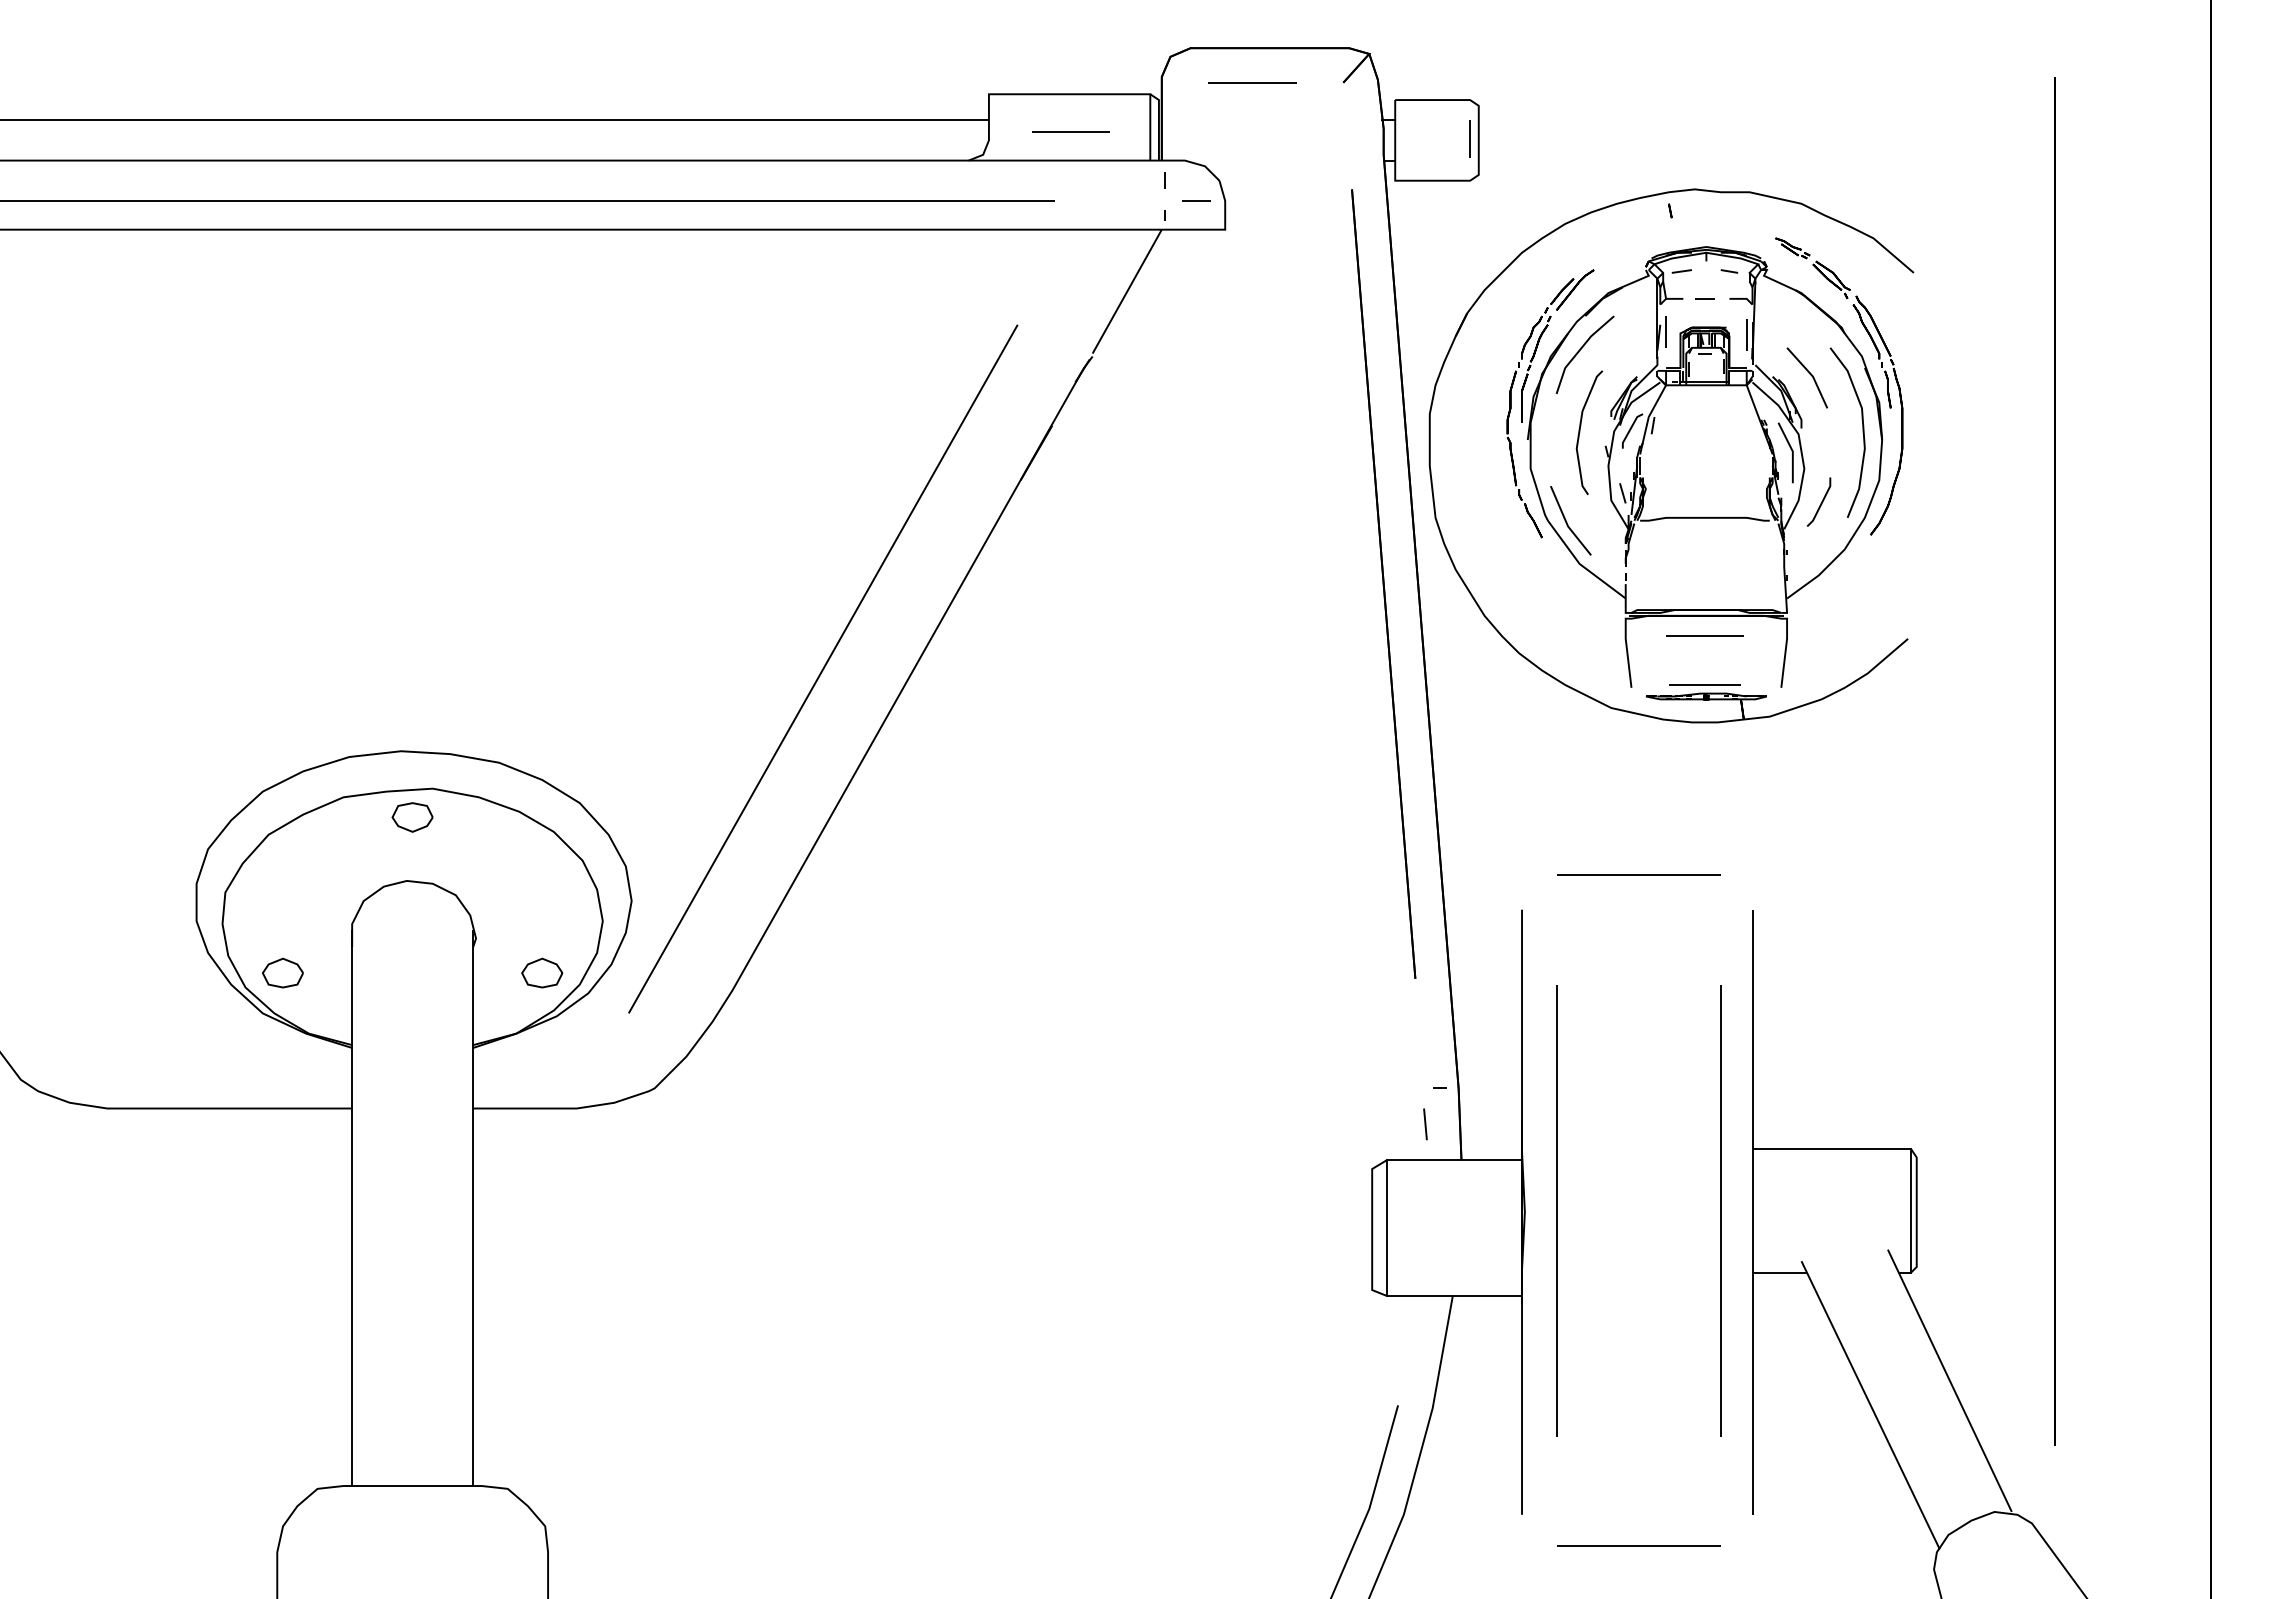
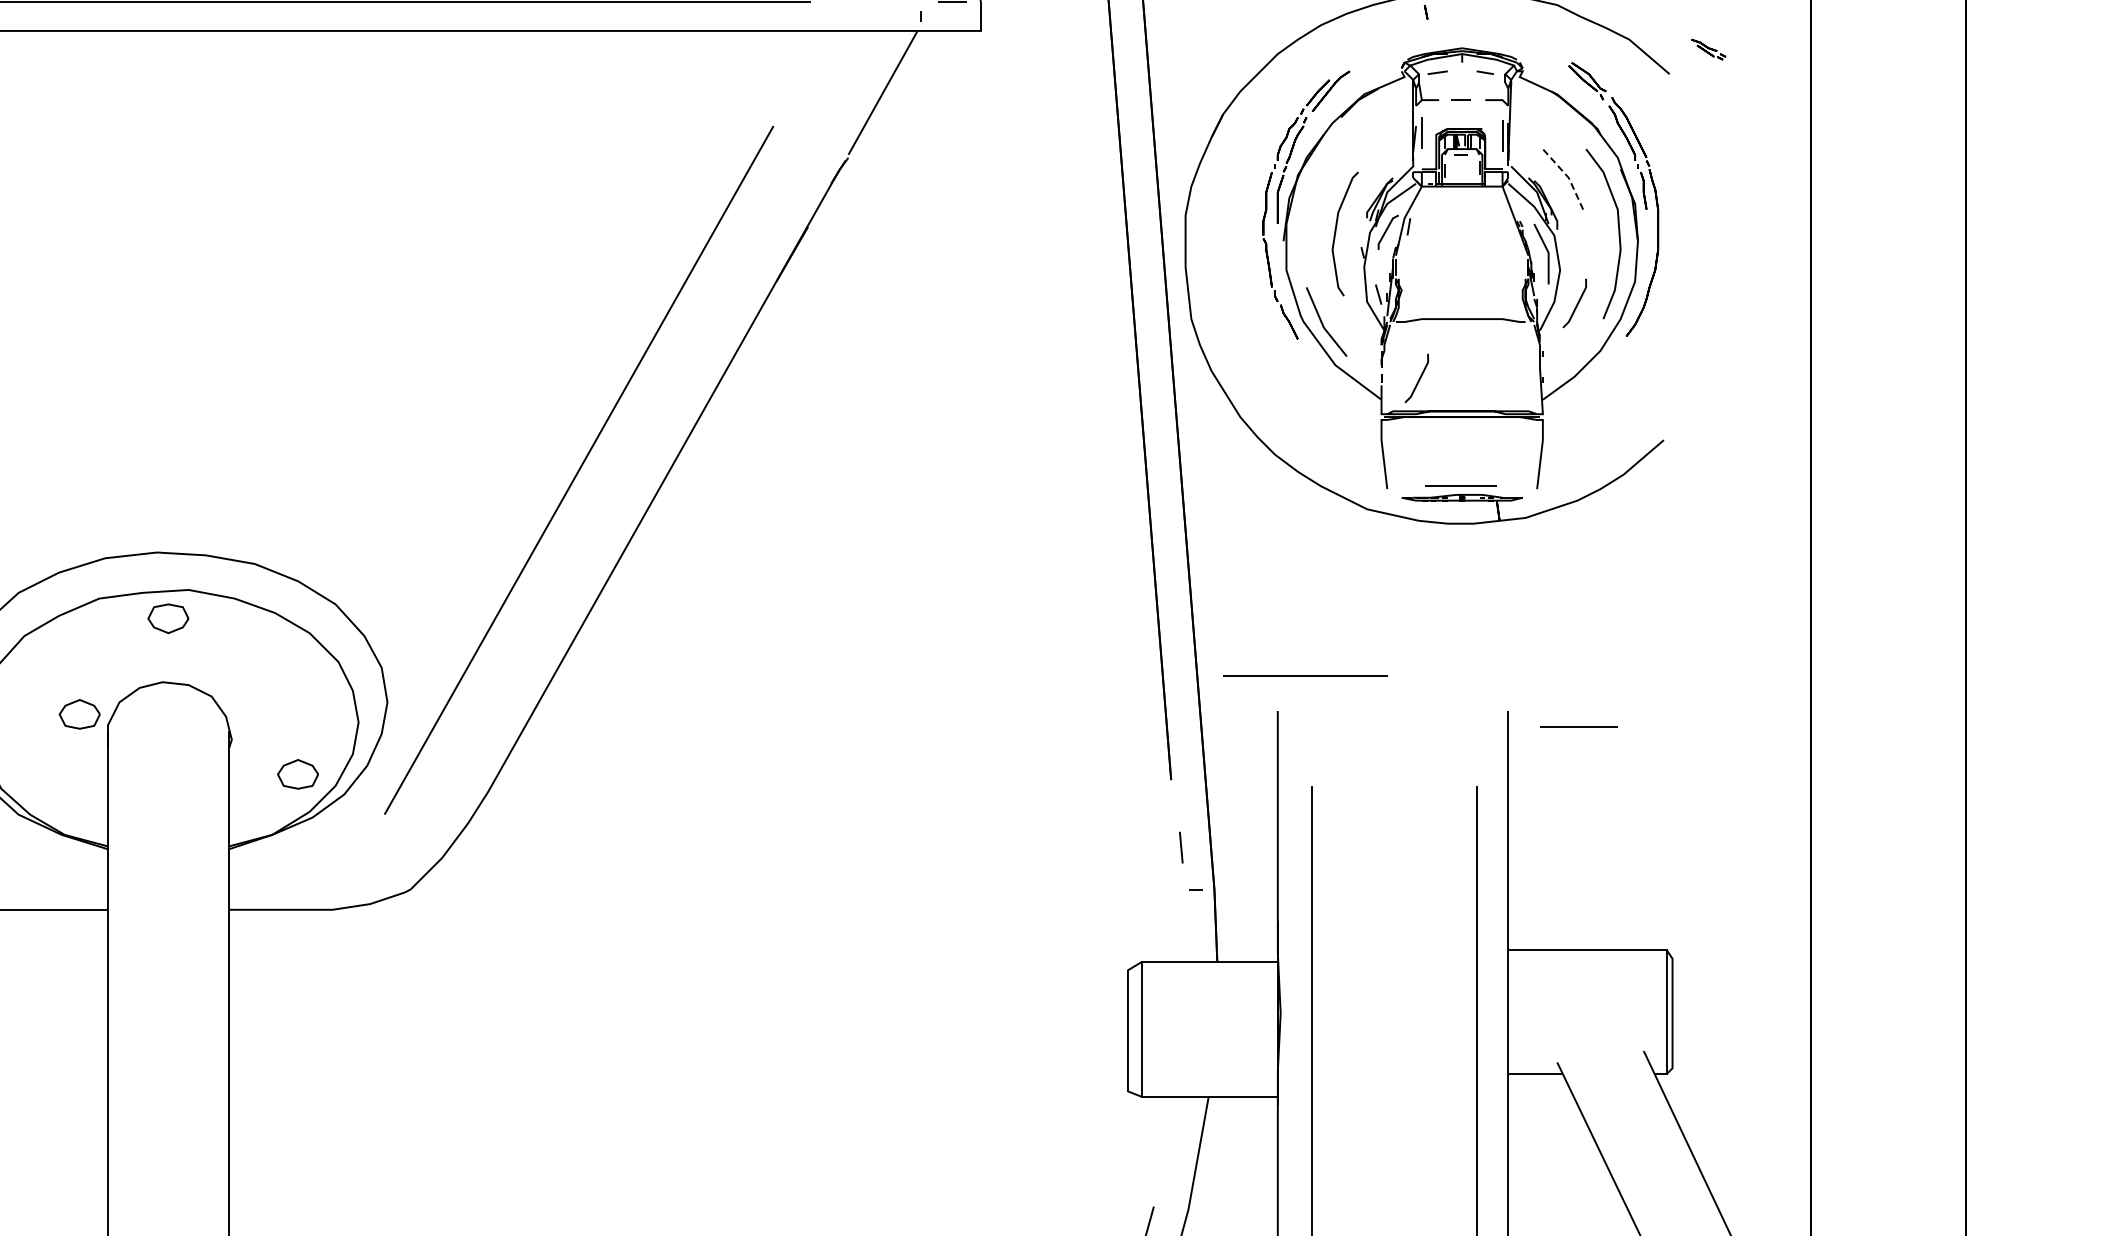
part: (1792, 248) -> (1708, 49), moved
line: (1579, 352) -> (1335, 153), removed
line: (1811, 375) -> (1567, 176), solid -> dashed
line: (1662, 578) -> (1418, 379), added
line: (1704, 635) -> (1578, 726), moved
line: (1638, 874) -> (1305, 675), moved
part: (282, 972) -> (79, 713), moved
line: (1425, 1124) -> (1181, 847), moved

